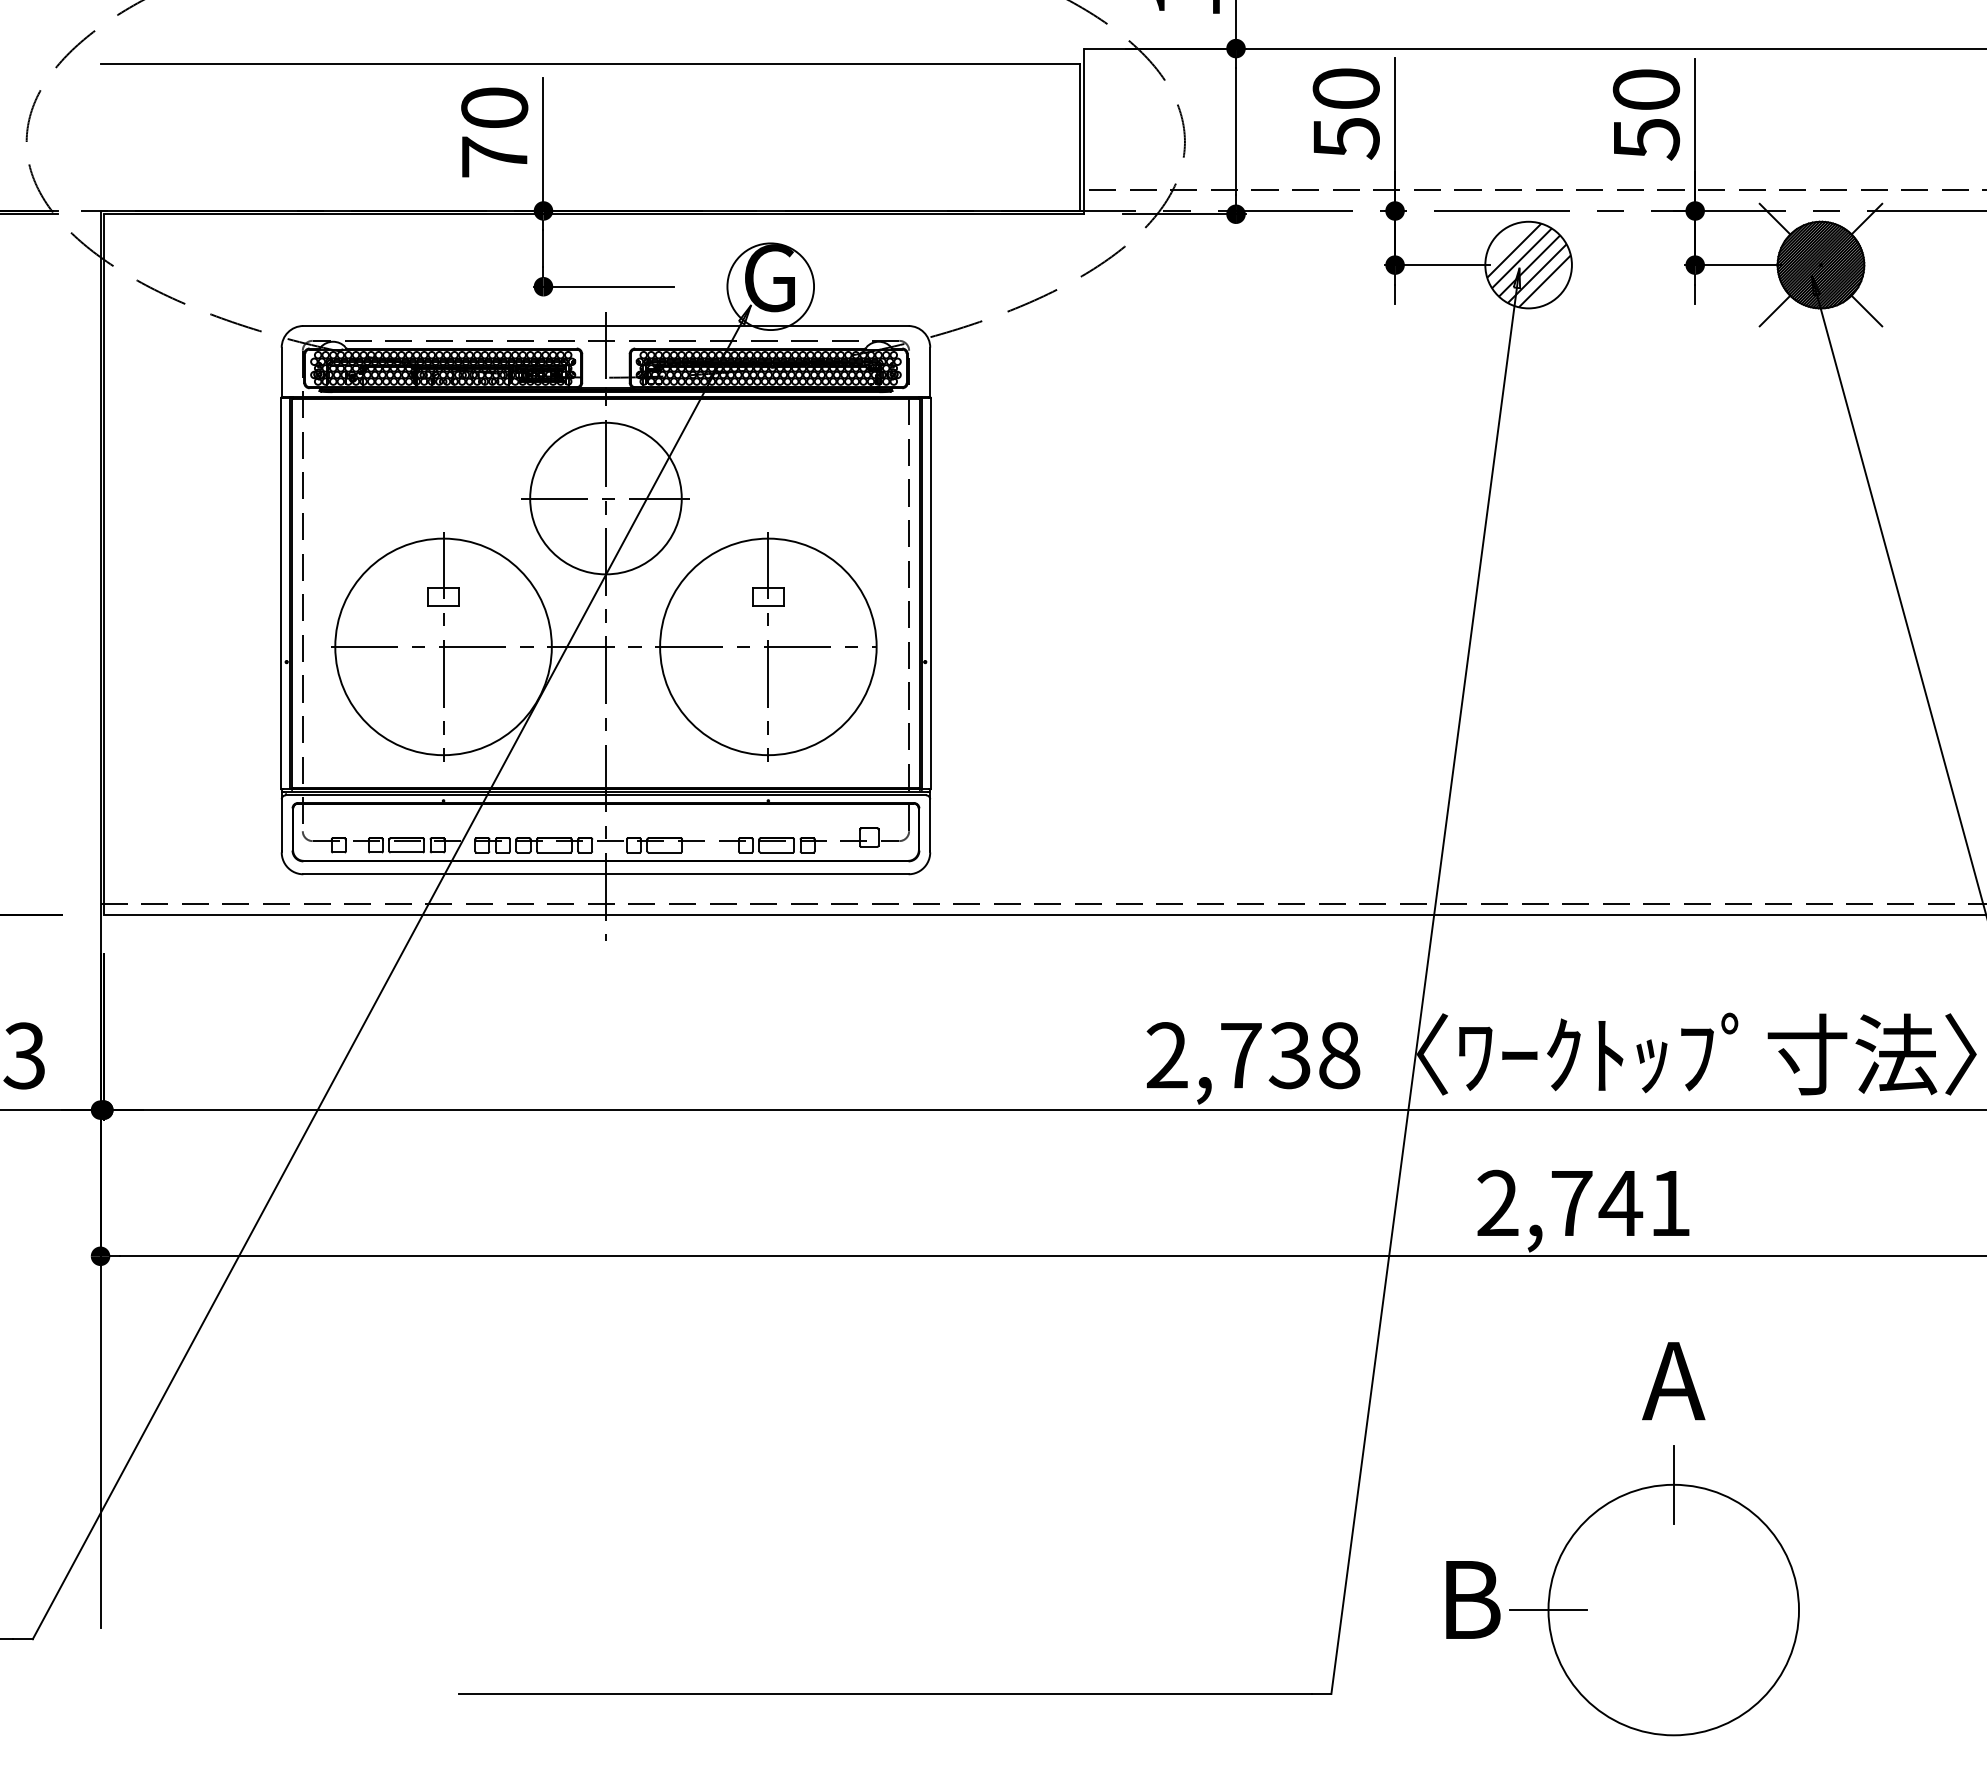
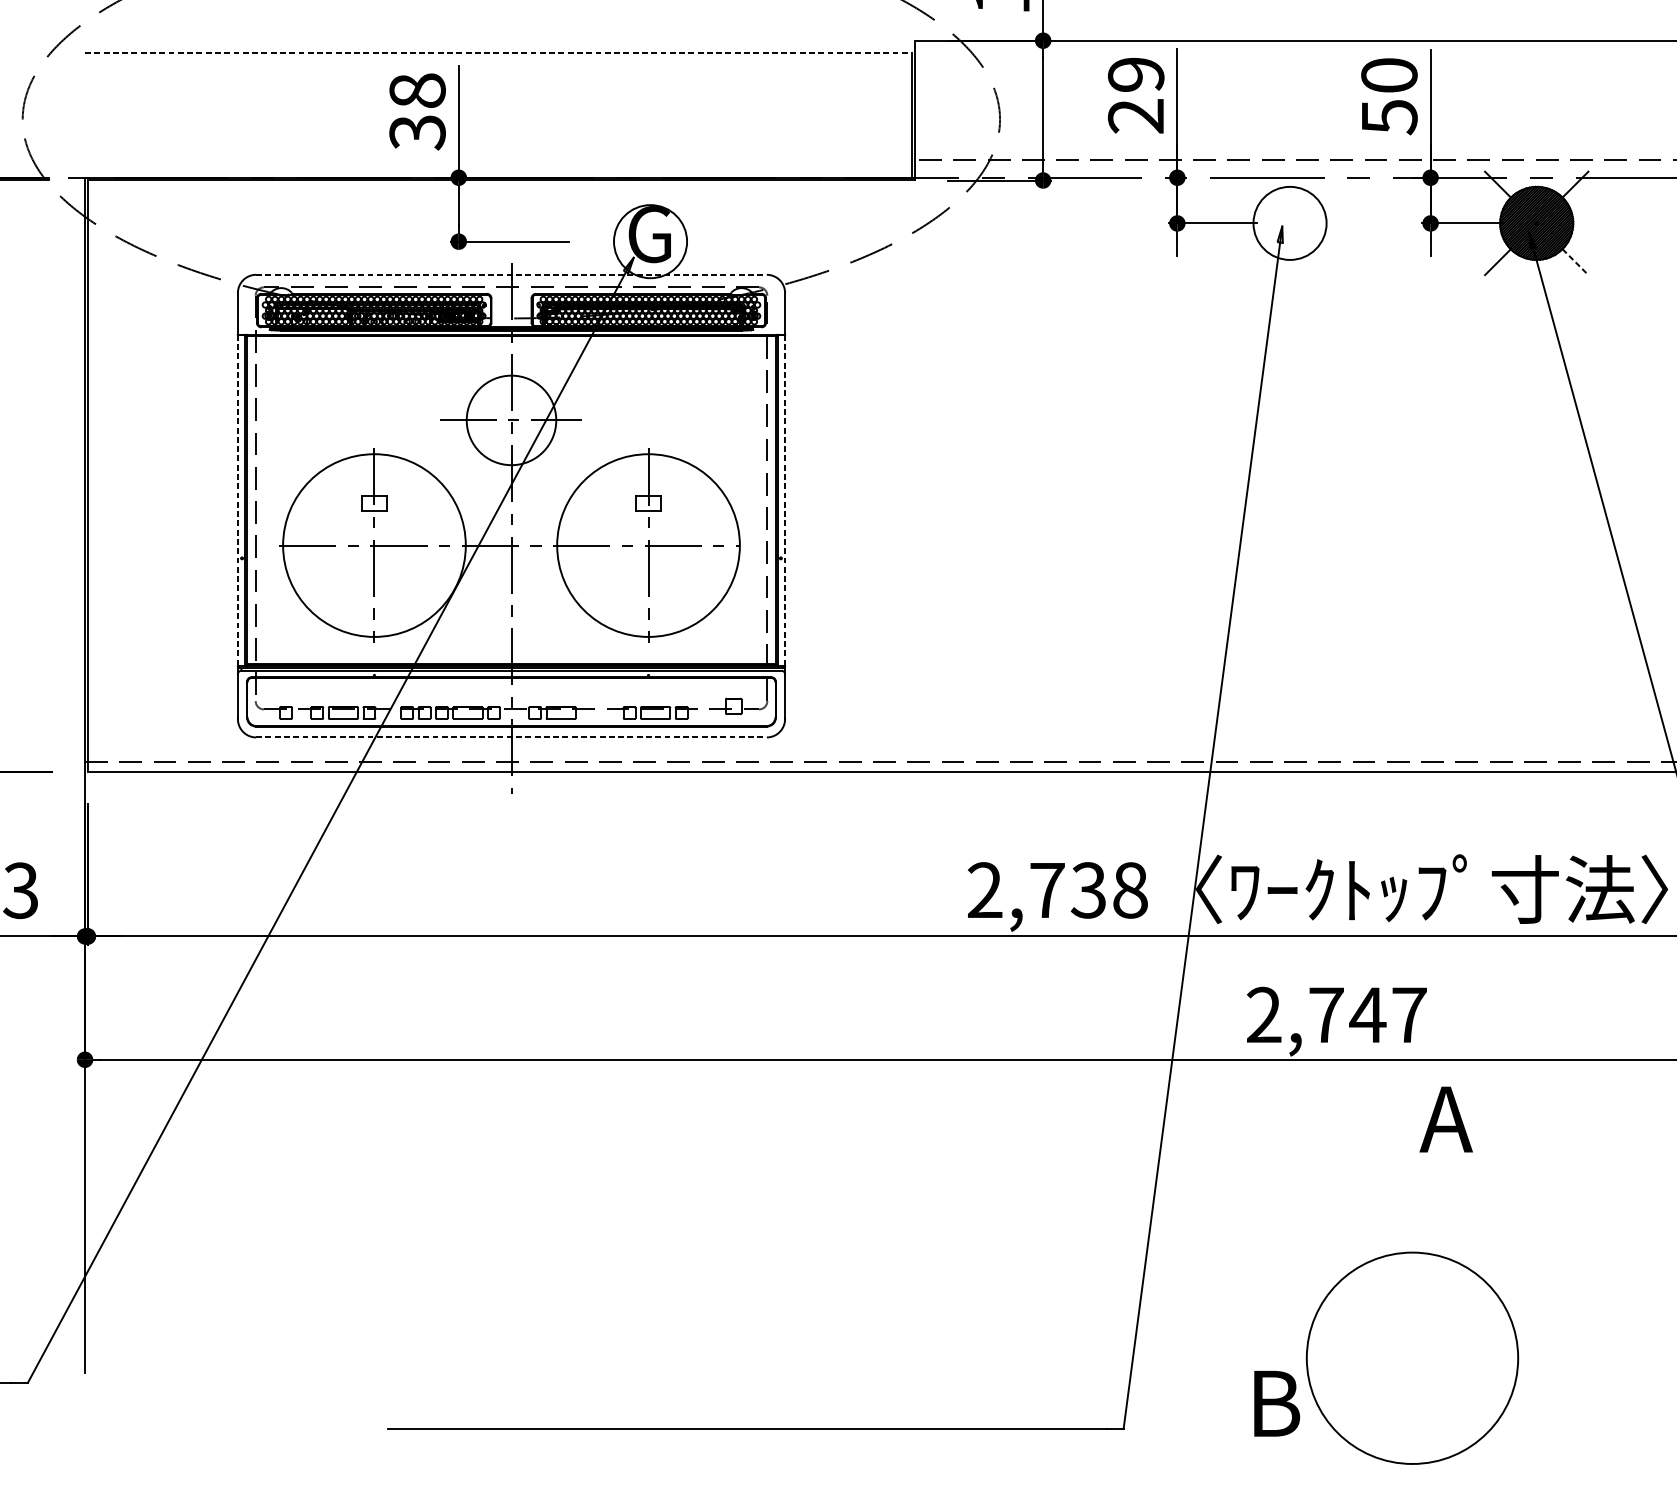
line: (590, 63) -> (498, 53), solid -> dashed
text: (1345, 113) -> (1135, 95), 50 -> 29
text: (494, 132) -> (417, 111), 70 -> 38
hatch: (1528, 265) -> (1289, 223), removed
line: (1866, 311) -> (1575, 262), solid -> dashed
line: (605, 326) -> (511, 275), solid -> dashed
circle: (605, 498) -> (511, 420), size x0.7
line: (281, 593) -> (237, 500), solid -> dashed
line: (930, 593) -> (785, 500), solid -> dashed
line: (605, 874) -> (511, 737), solid -> dashed
text: (1670, 1203) -> (1409, 1015), 2,741 -> 2,747
text: (1673, 1381) -> (1446, 1119), moved
line: (1673, 1484) -> (1412, 1252), removed
text: (1473, 1599) -> (1277, 1403), moved
line: (1548, 1610) -> (1306, 1358), removed

